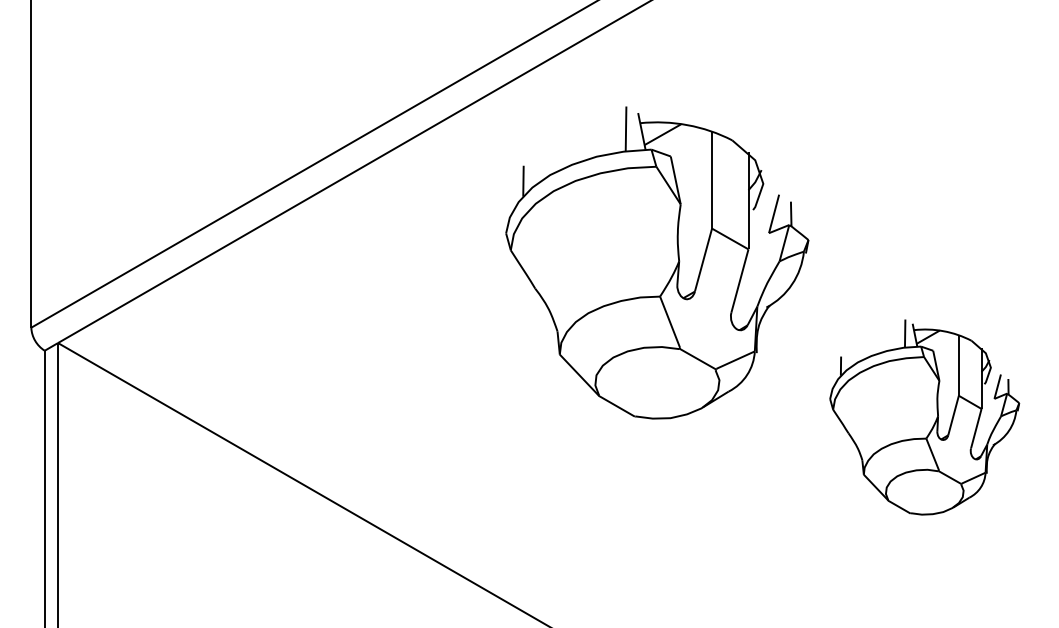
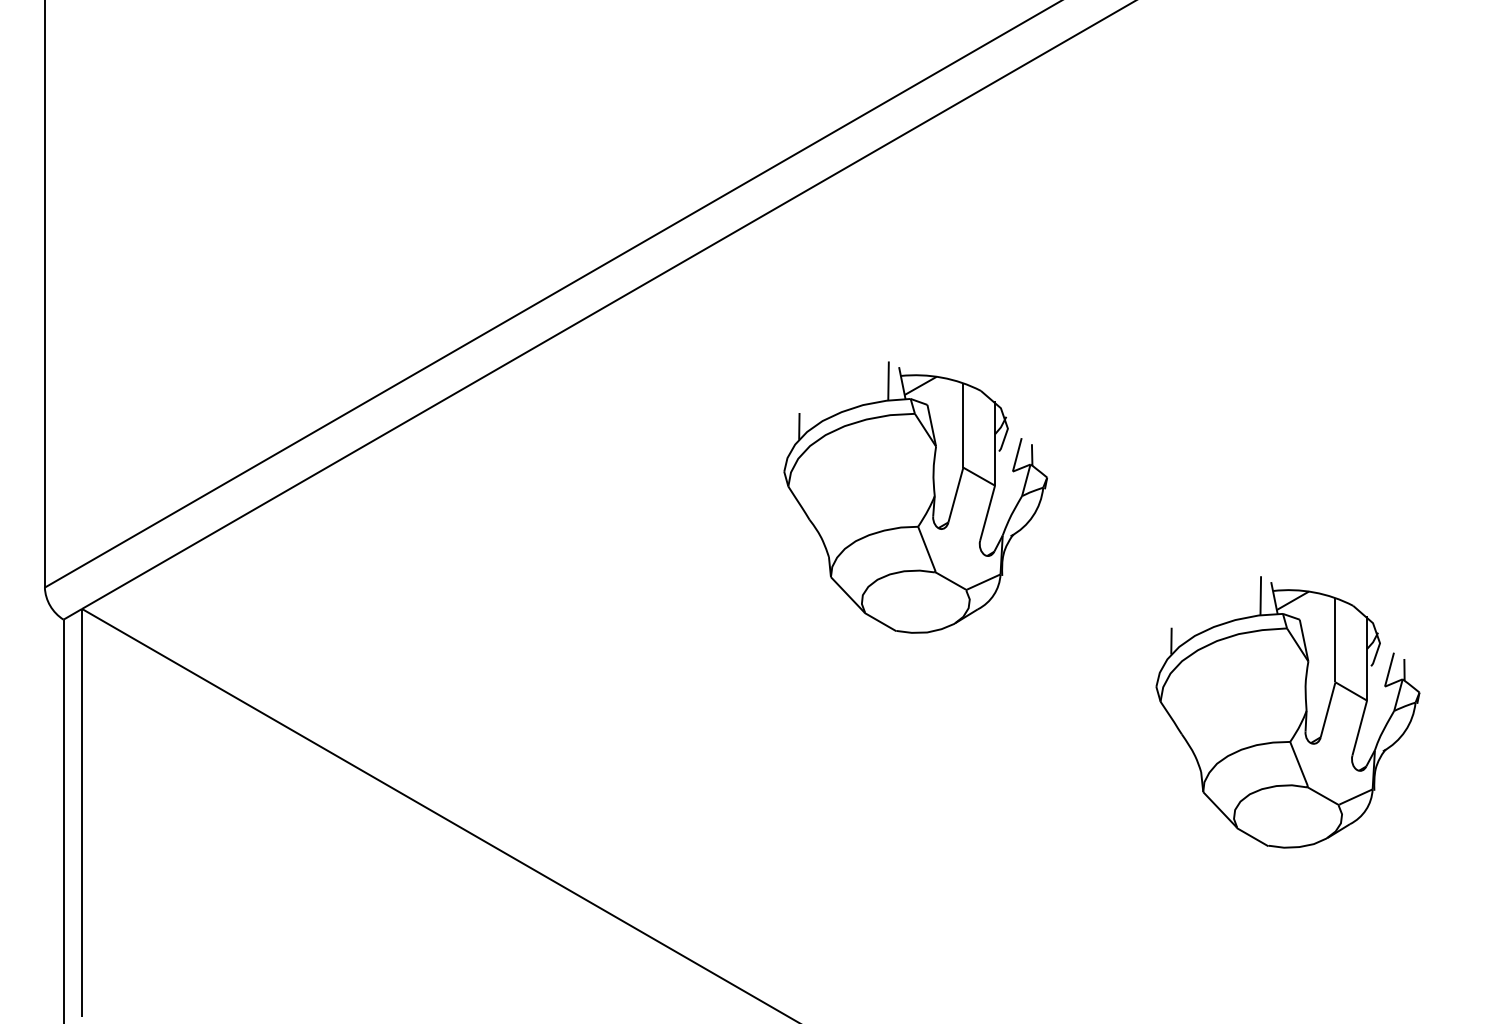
part: (657, 262) -> (915, 497), size x0.62

